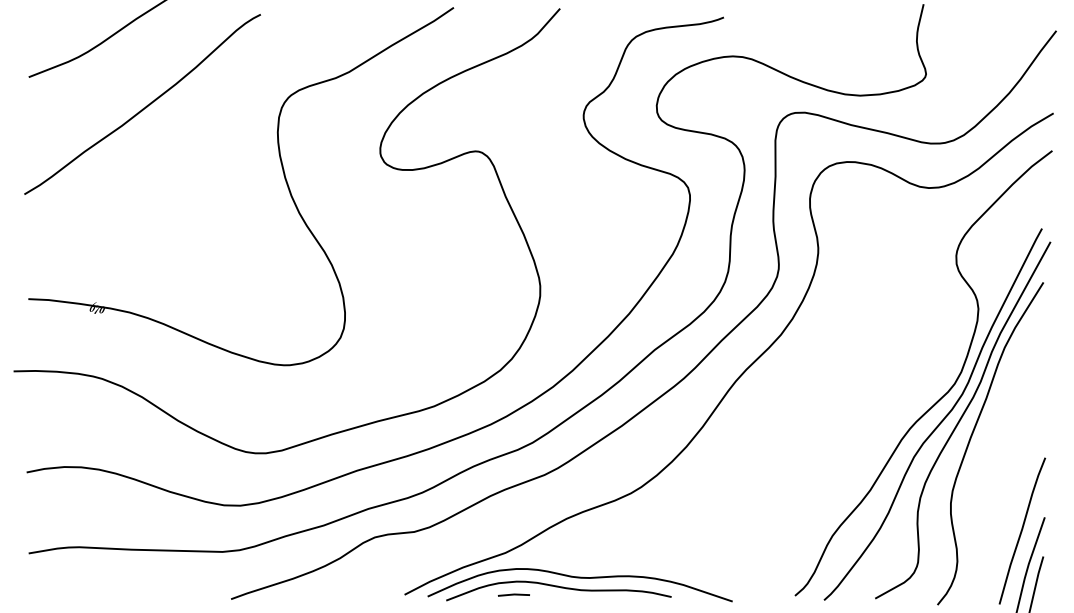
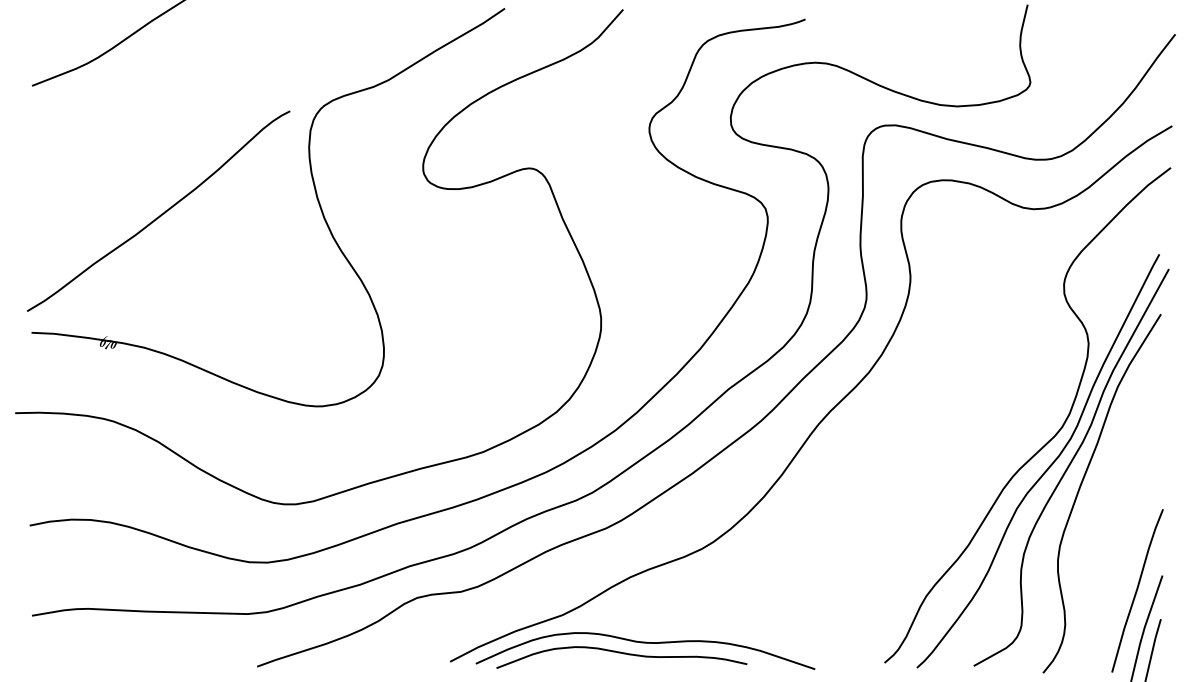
curve: (145, 106) -> (161, 213), moved
line: (513, 594) -> (571, 661), removed

